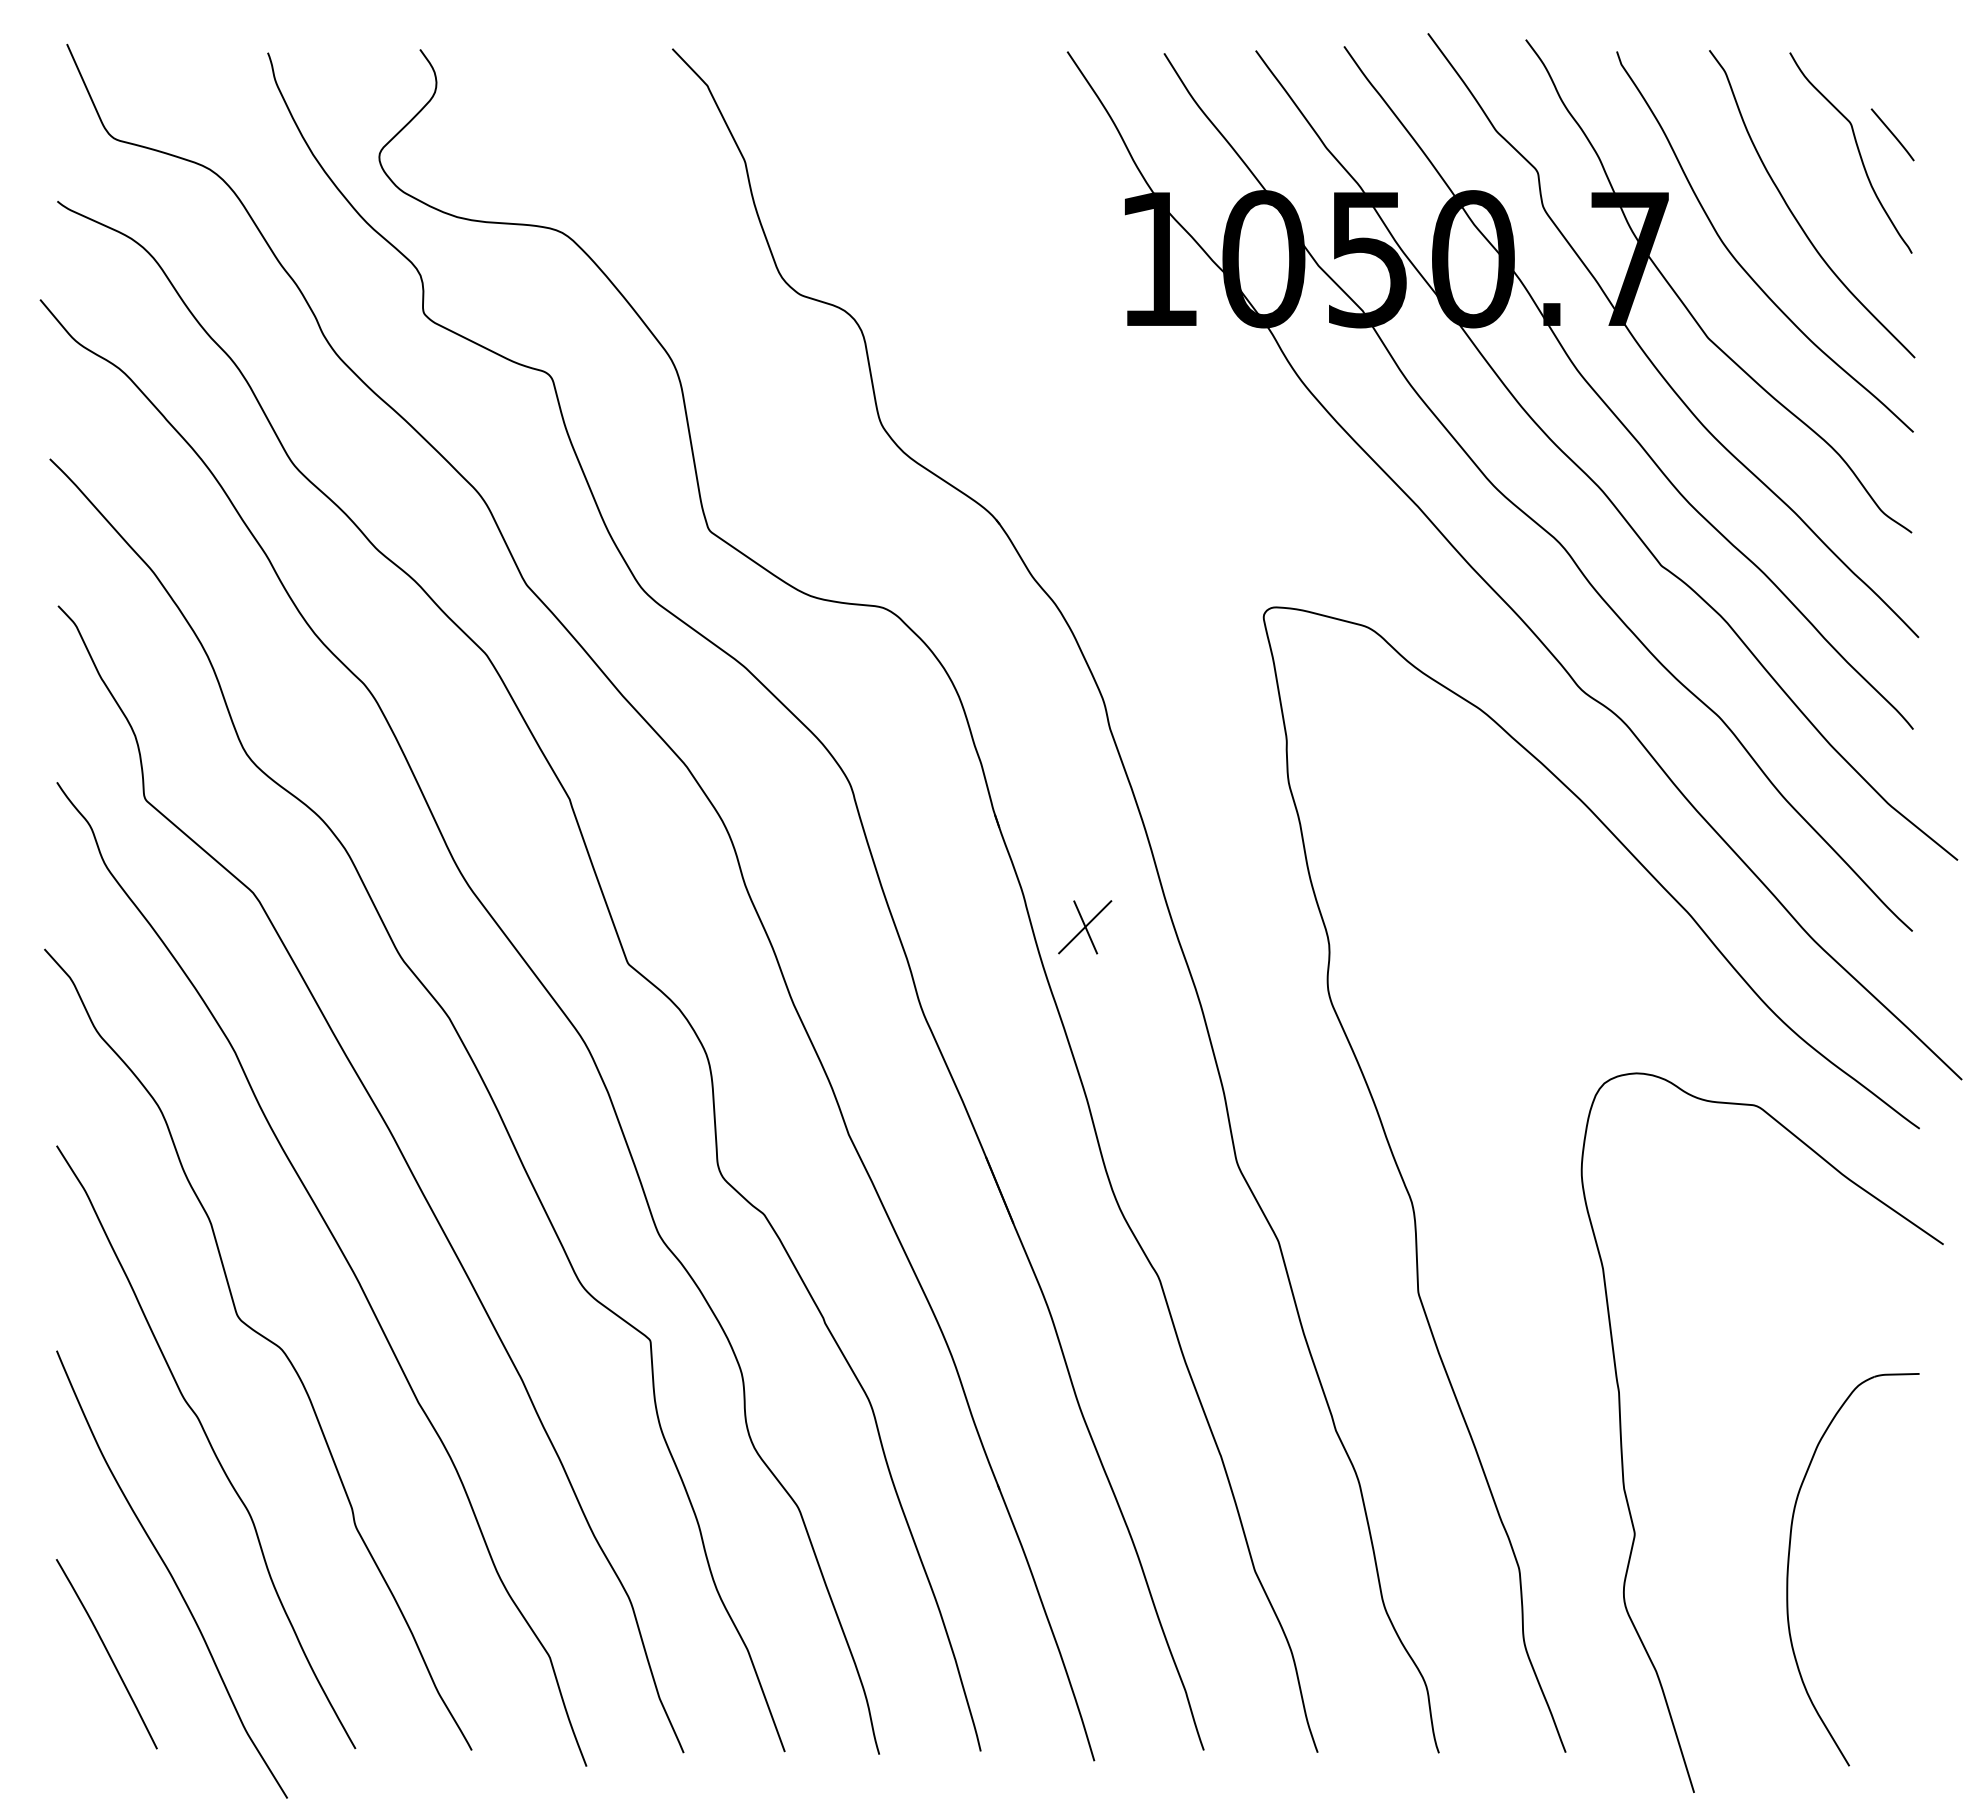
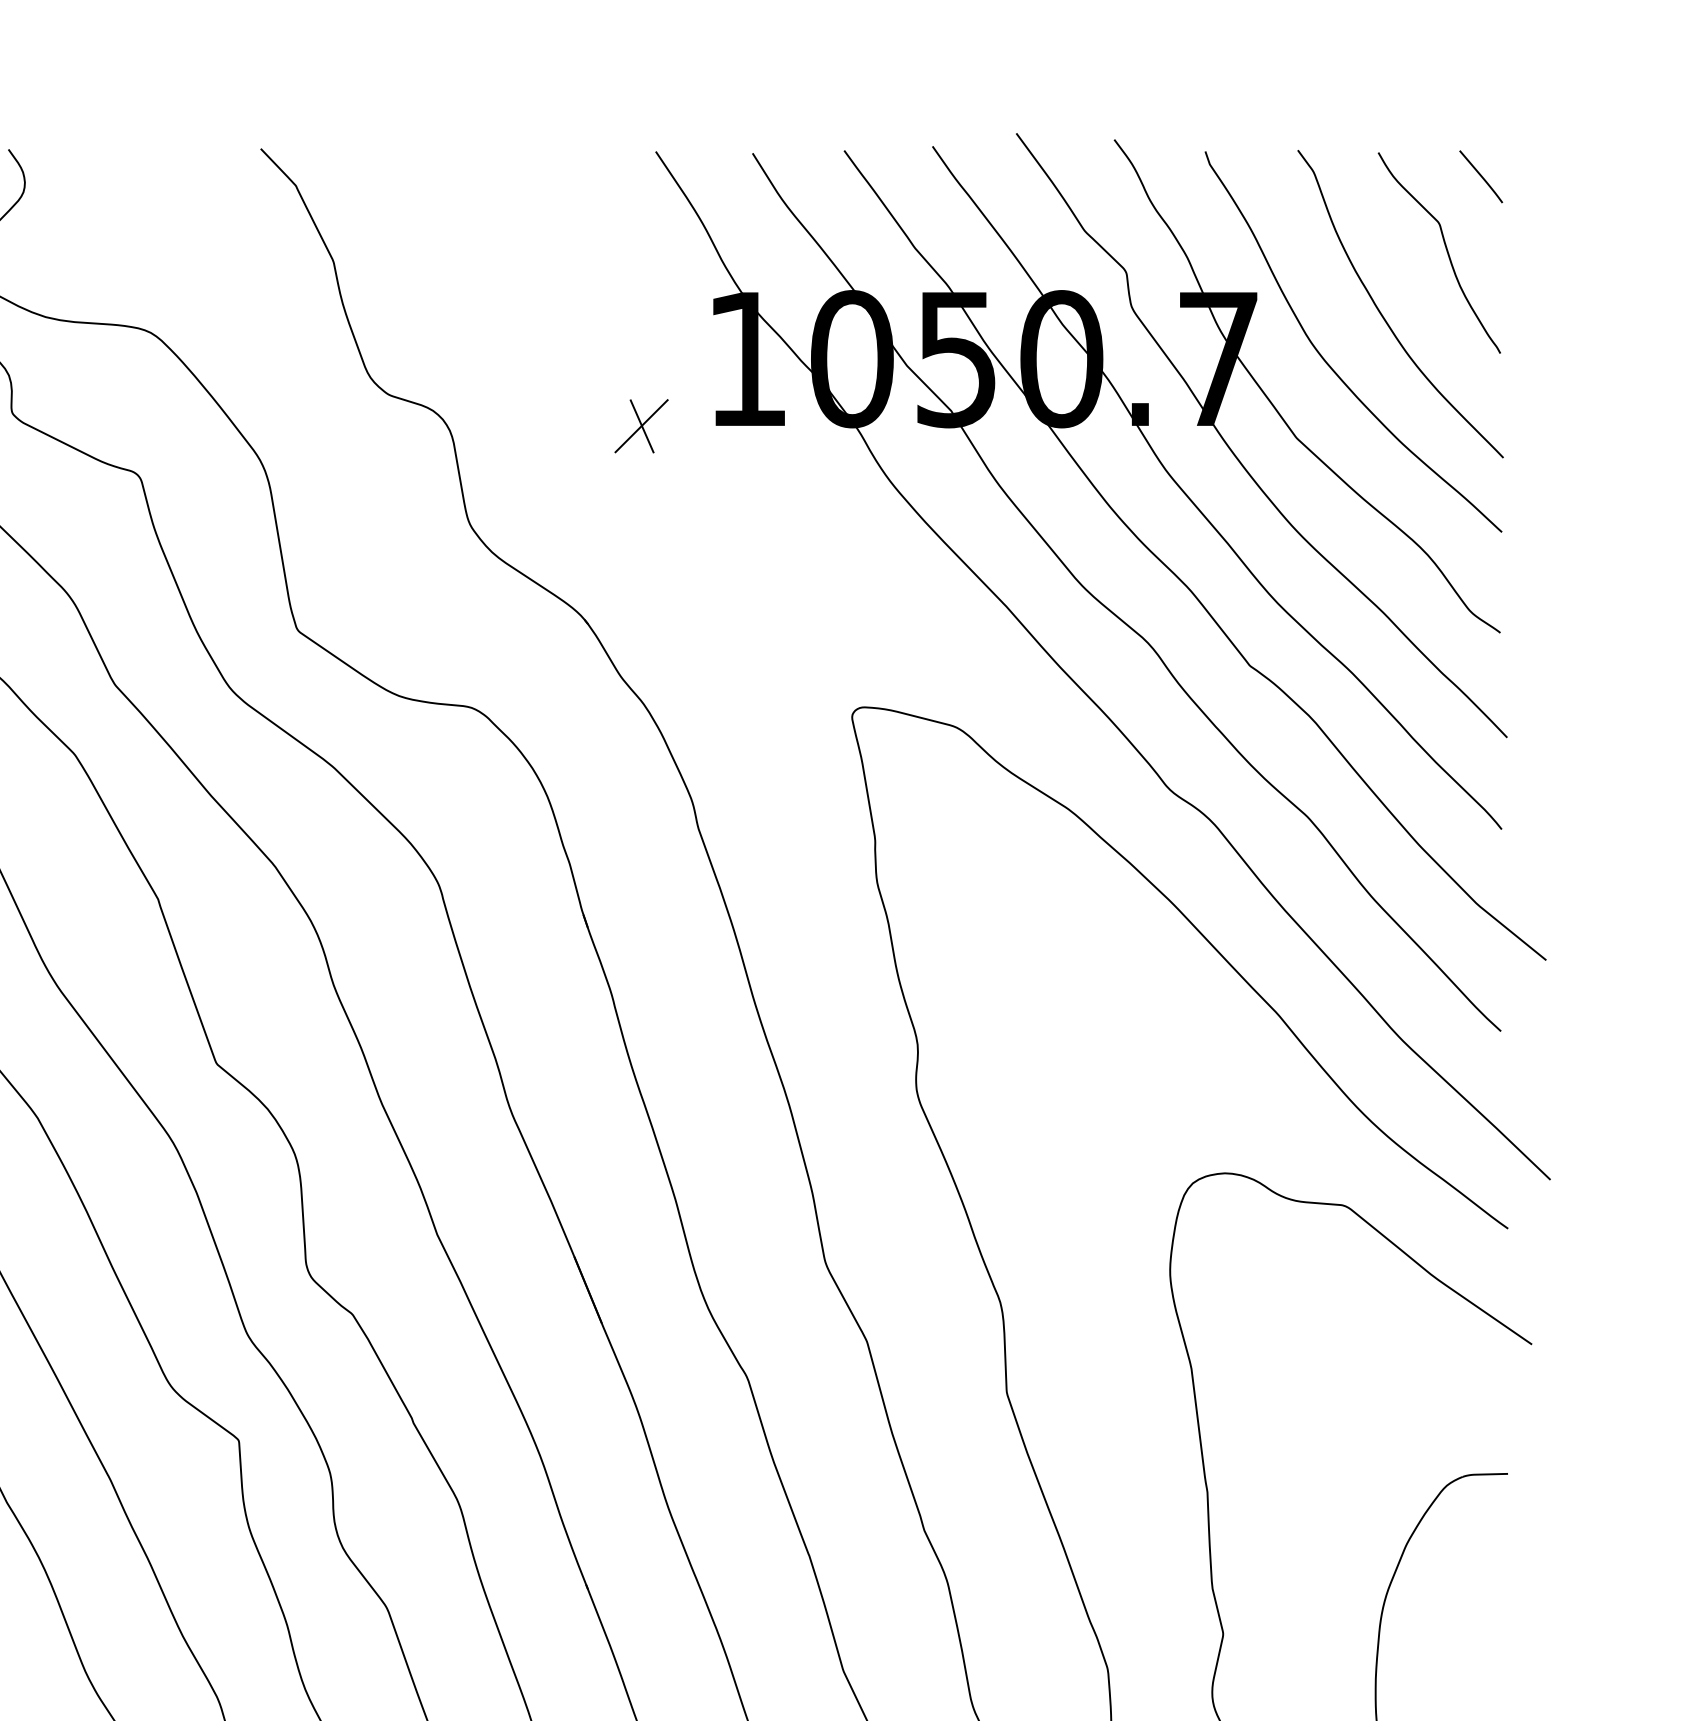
line: (1892, 134) -> (1480, 176), moved
part: (1085, 927) -> (641, 426), moved

